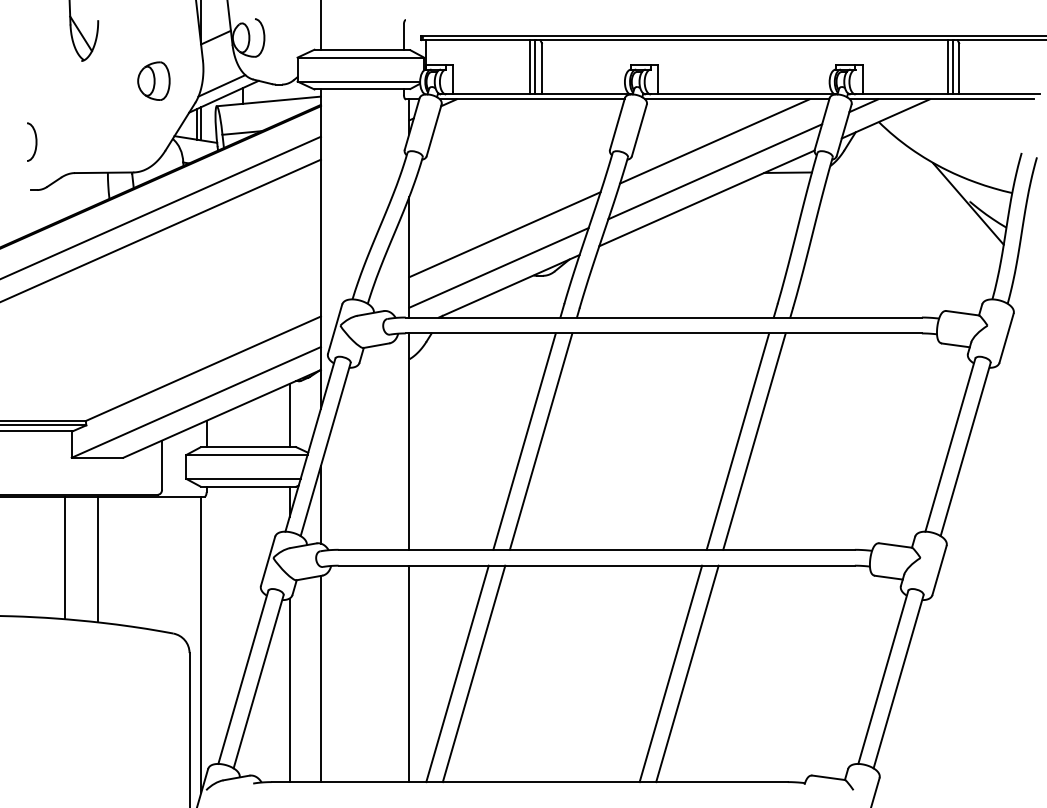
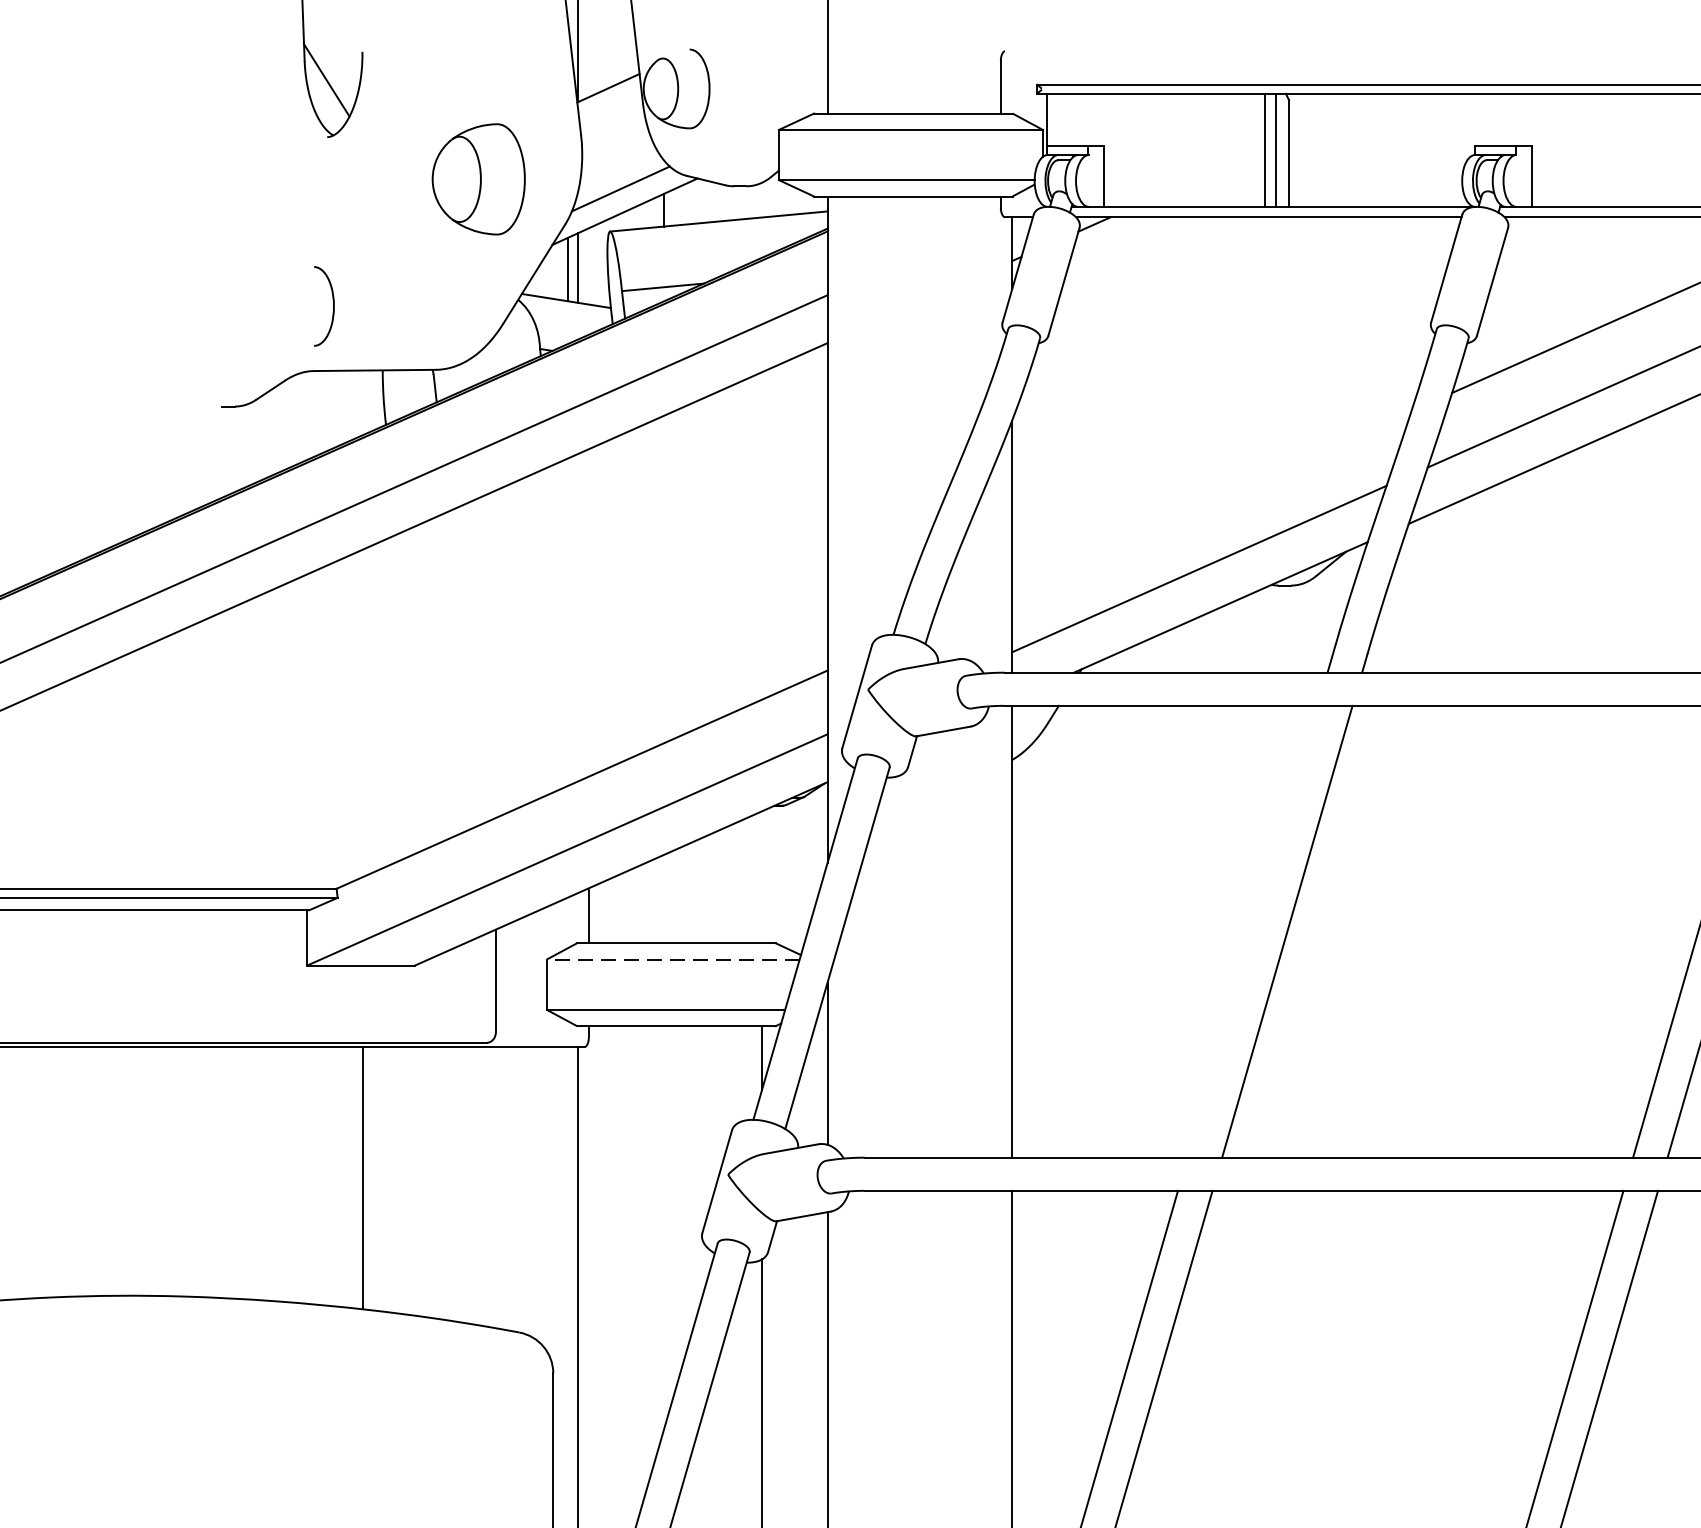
part: (153, 80) -> (477, 177), size x1.4
curve: (35, 141) -> (331, 305), moved
line: (504, 234) -> (1210, 499), removed
line: (289, 415) -> (761, 877), removed
line: (524, 441) -> (1252, 931), removed
line: (246, 454) -> (672, 958), solid -> dashed
line: (64, 557) -> (292, 1173), removed

